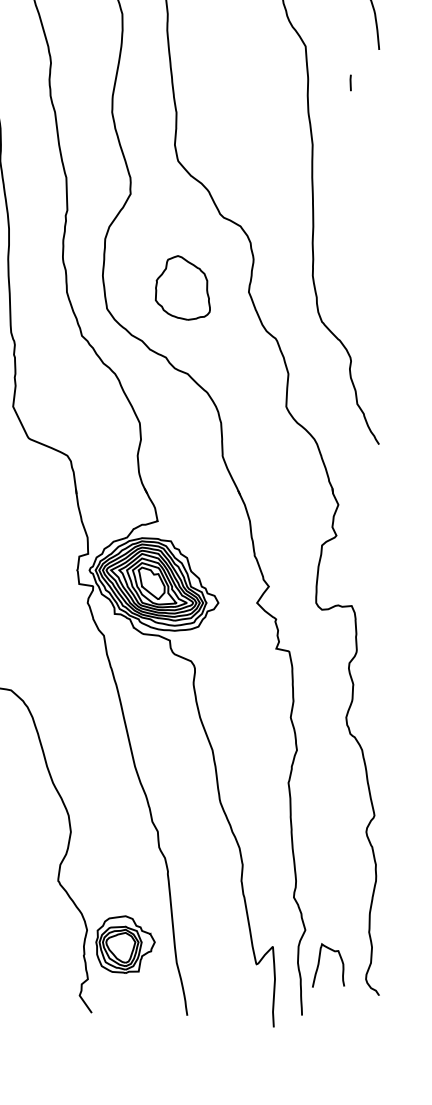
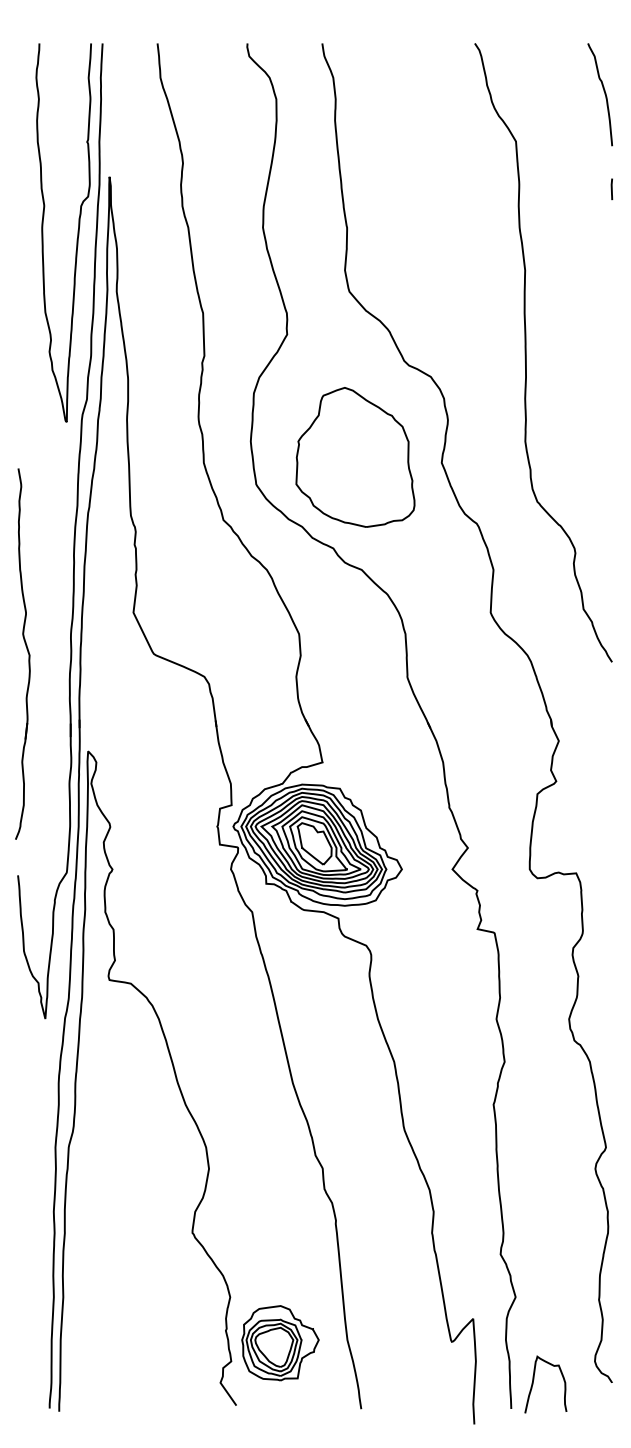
line: (350, 83) -> (611, 189), moved
part: (182, 288) -> (355, 457), size x1.67
part: (125, 944) -> (280, 1343), moved
curve: (319, 965) -> (533, 1384), moved

